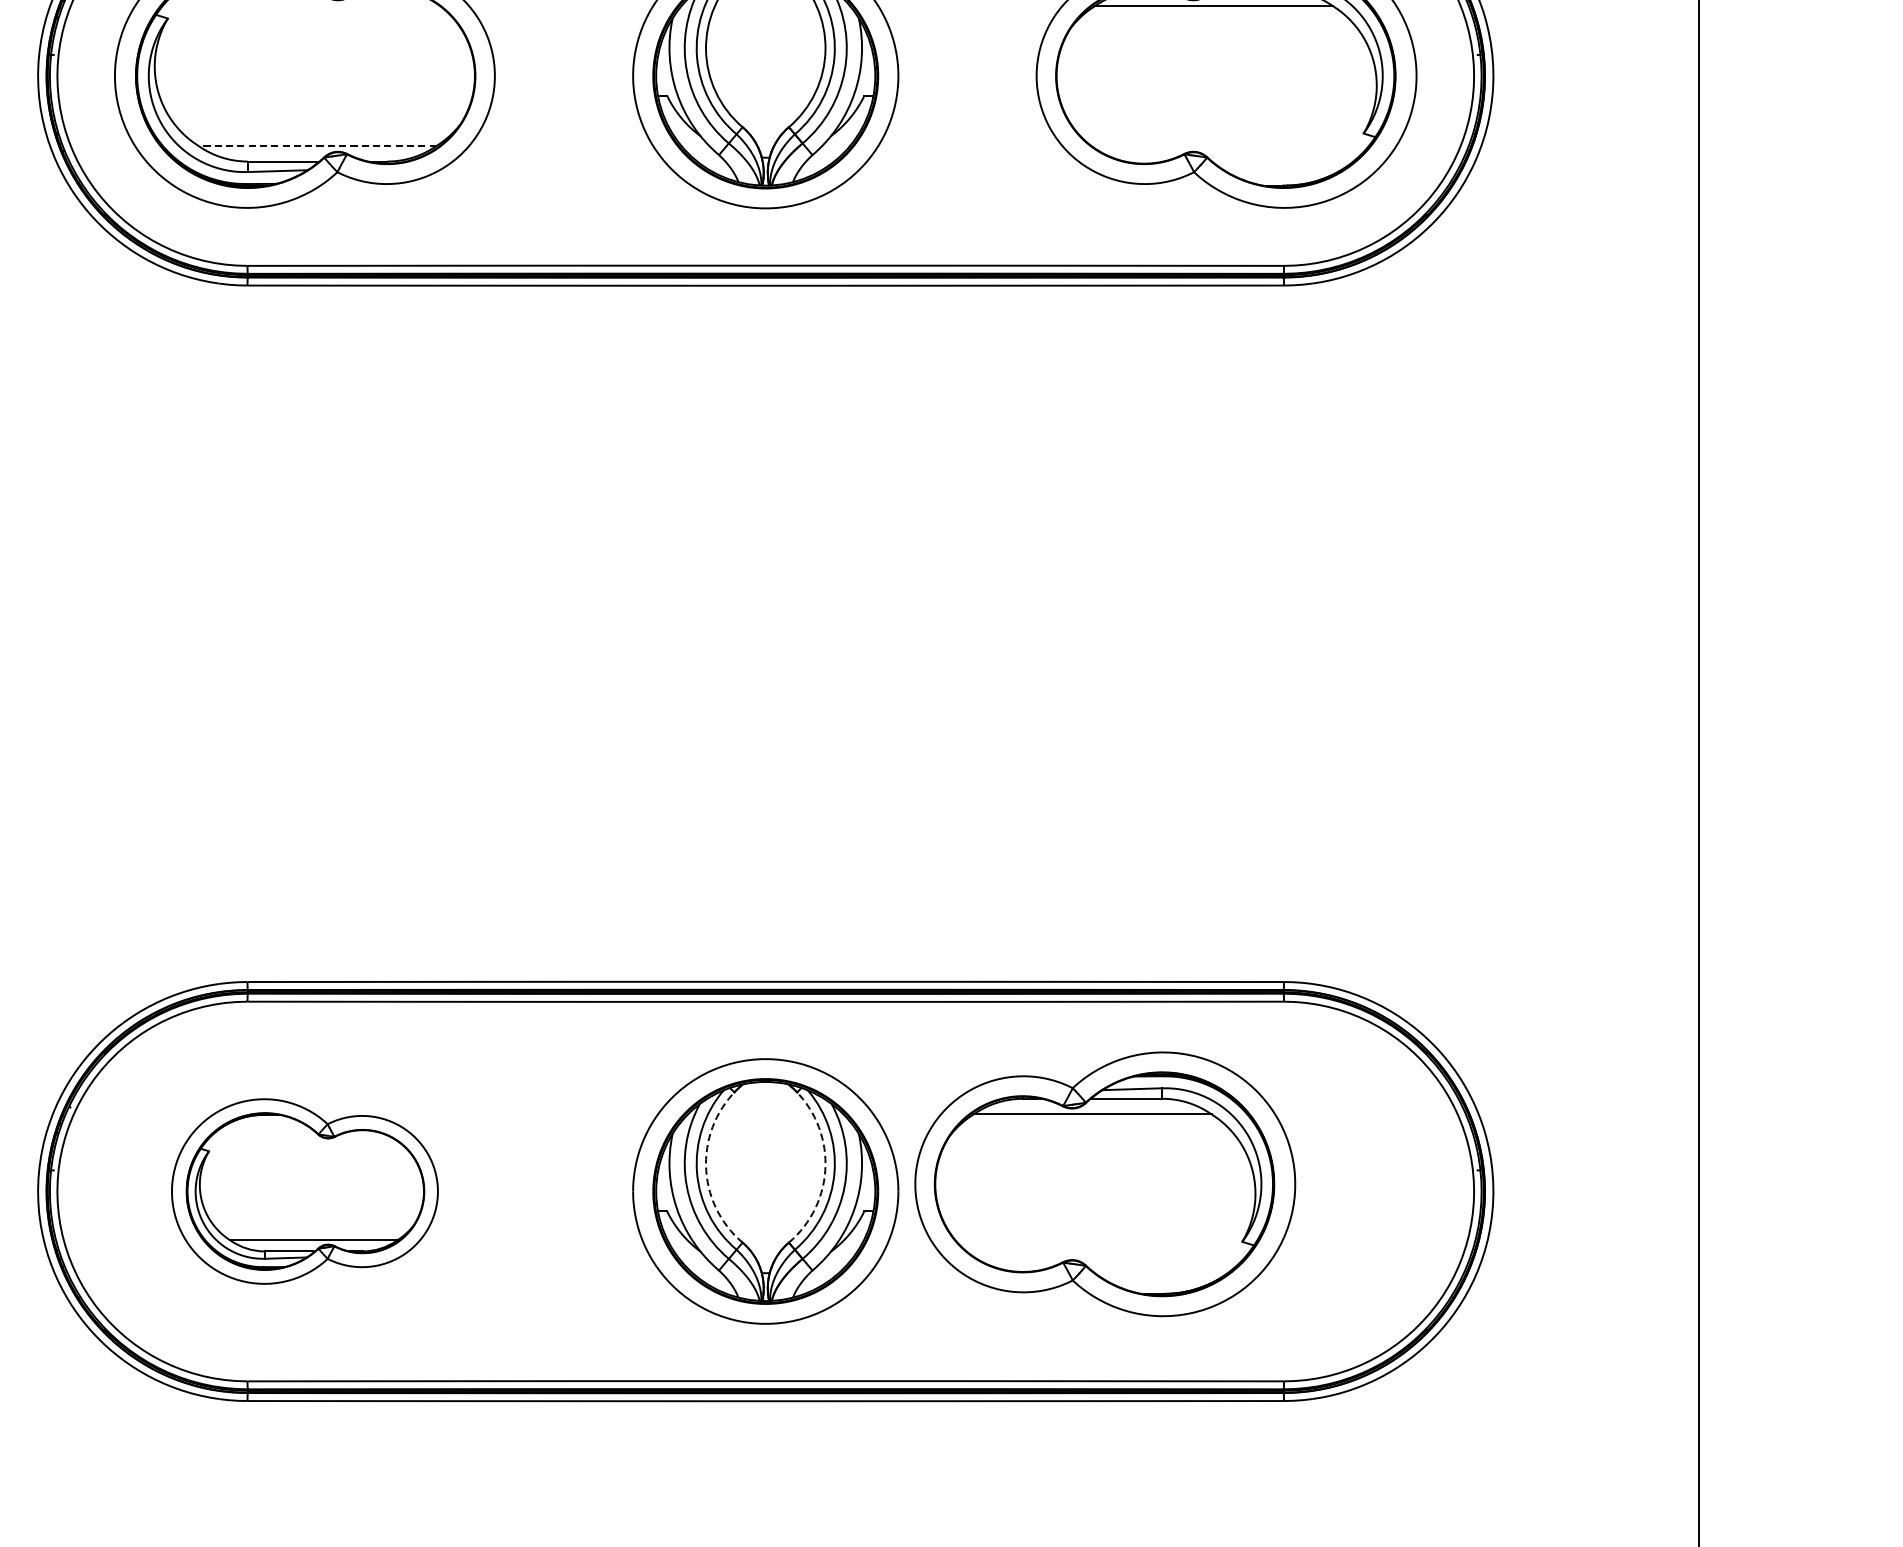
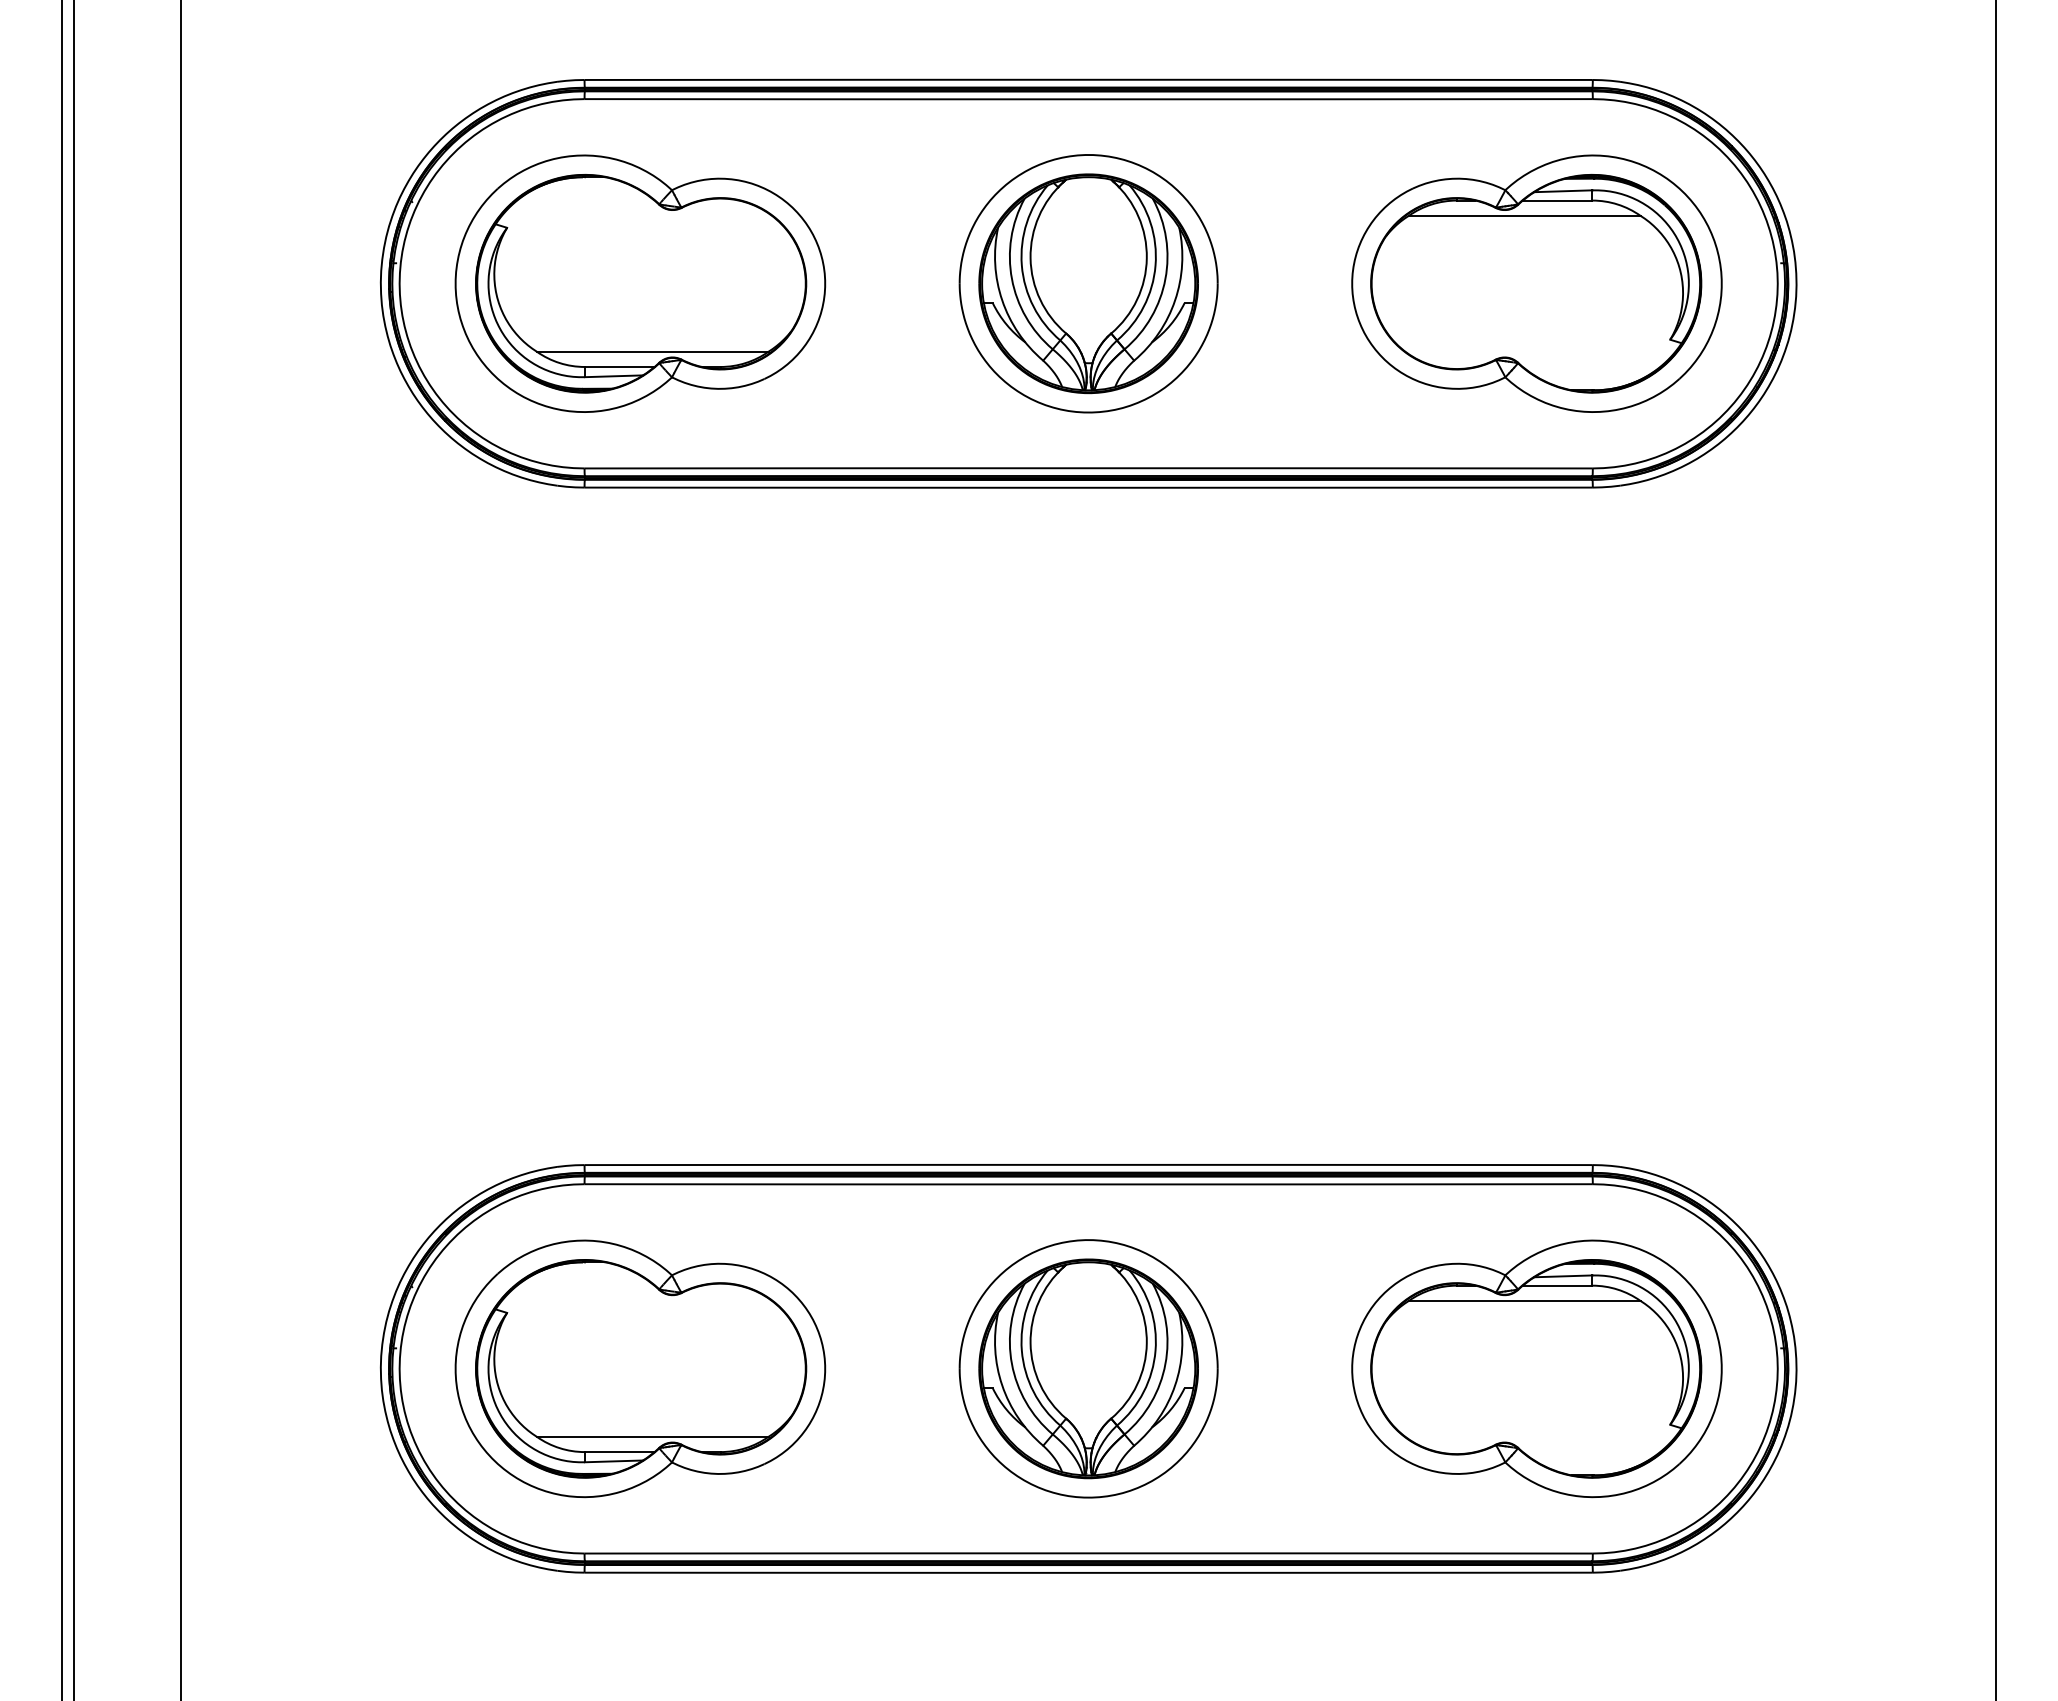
line: (317, 145) -> (652, 351), dashed -> solid
arc: (705, 1165) -> (1030, 1343), dashed -> solid
arc: (825, 1165) -> (1146, 1343), dashed -> solid
part: (1104, 1183) -> (1536, 1368), moved
part: (305, 1191) -> (640, 1368), size x1.43

